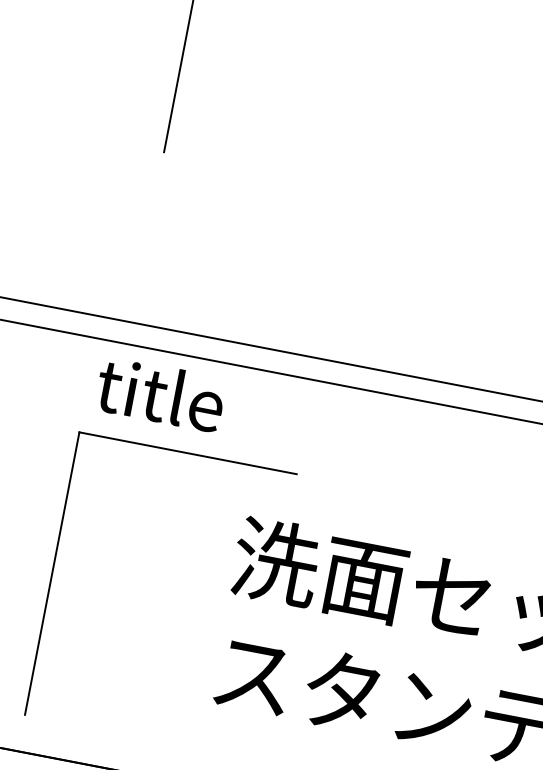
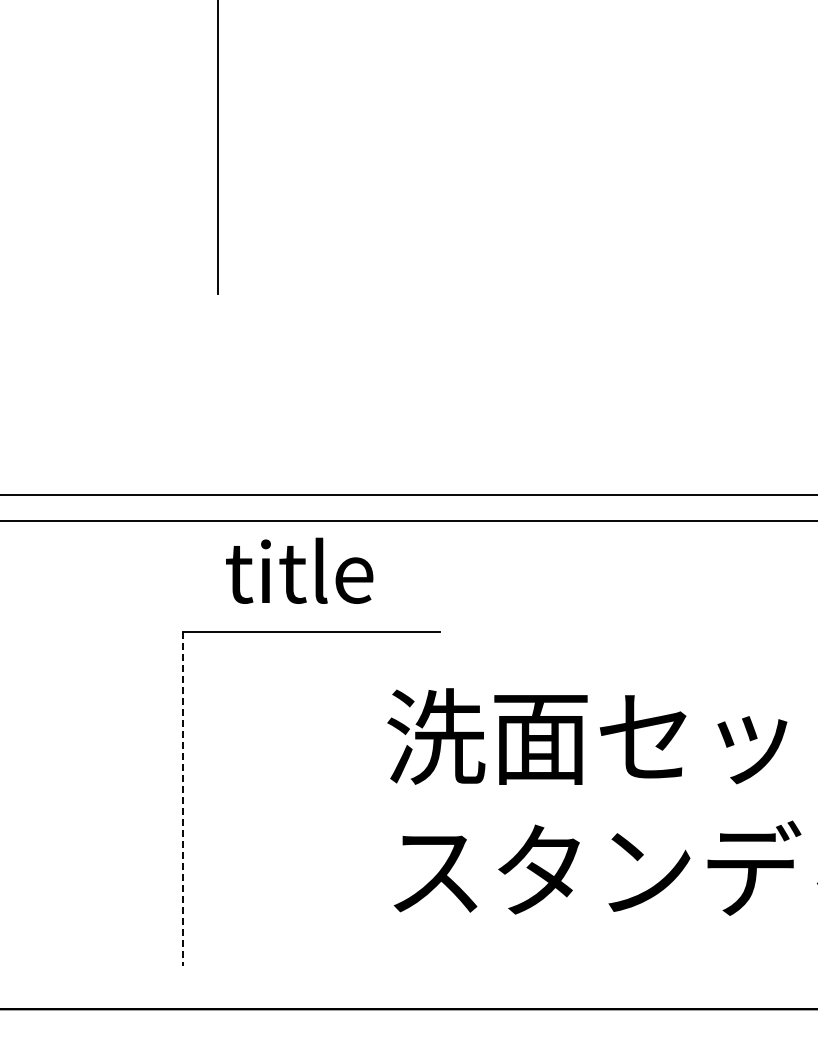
text: (160, 394) -> (299, 570), moved
line: (52, 573) -> (183, 799), solid -> dashed

